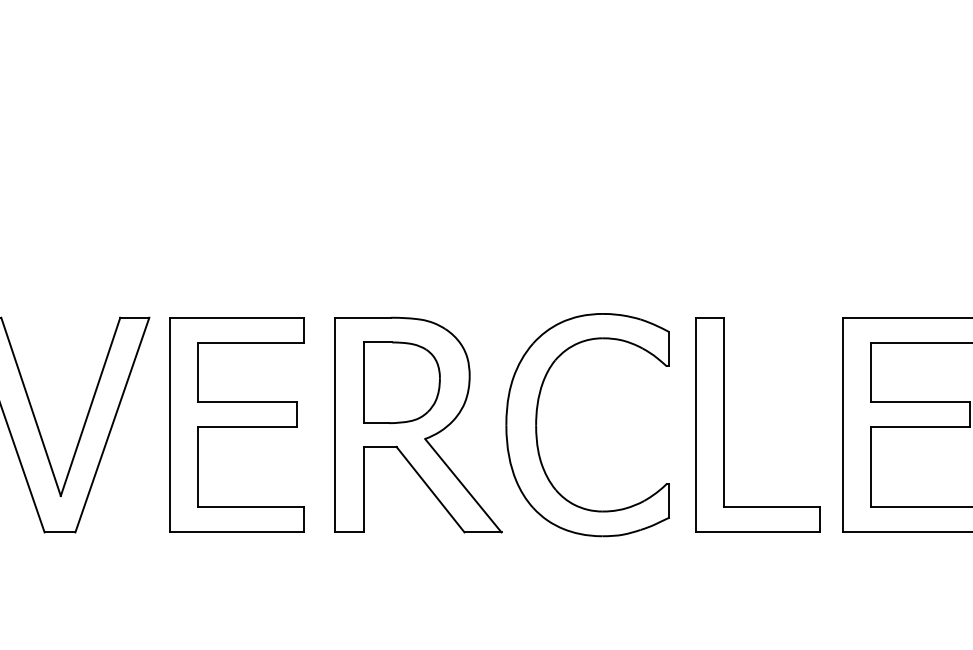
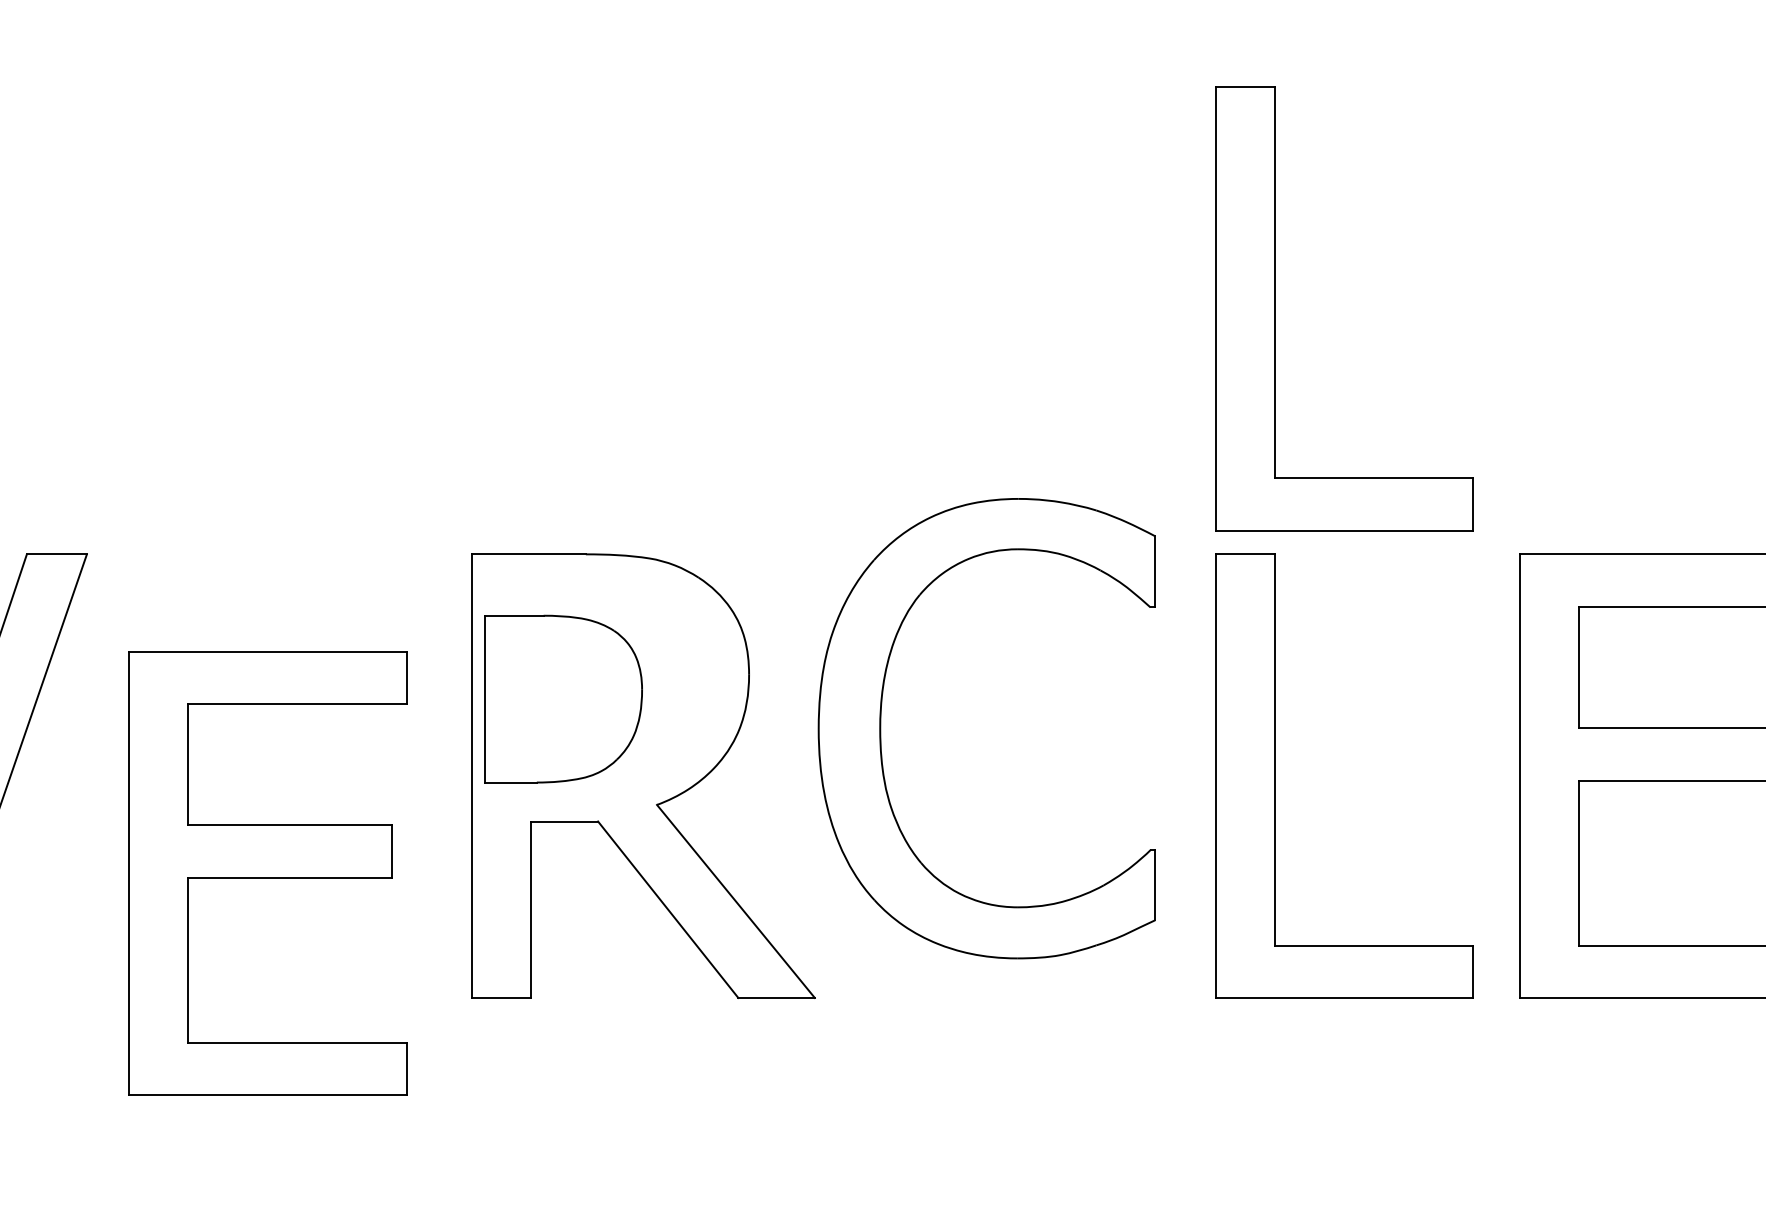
part: (724, 198) -> (1275, 307), added
part: (401, 382) -> (562, 698), moved
part: (236, 424) -> (267, 872), moved
part: (537, 426) -> (883, 731), moved

